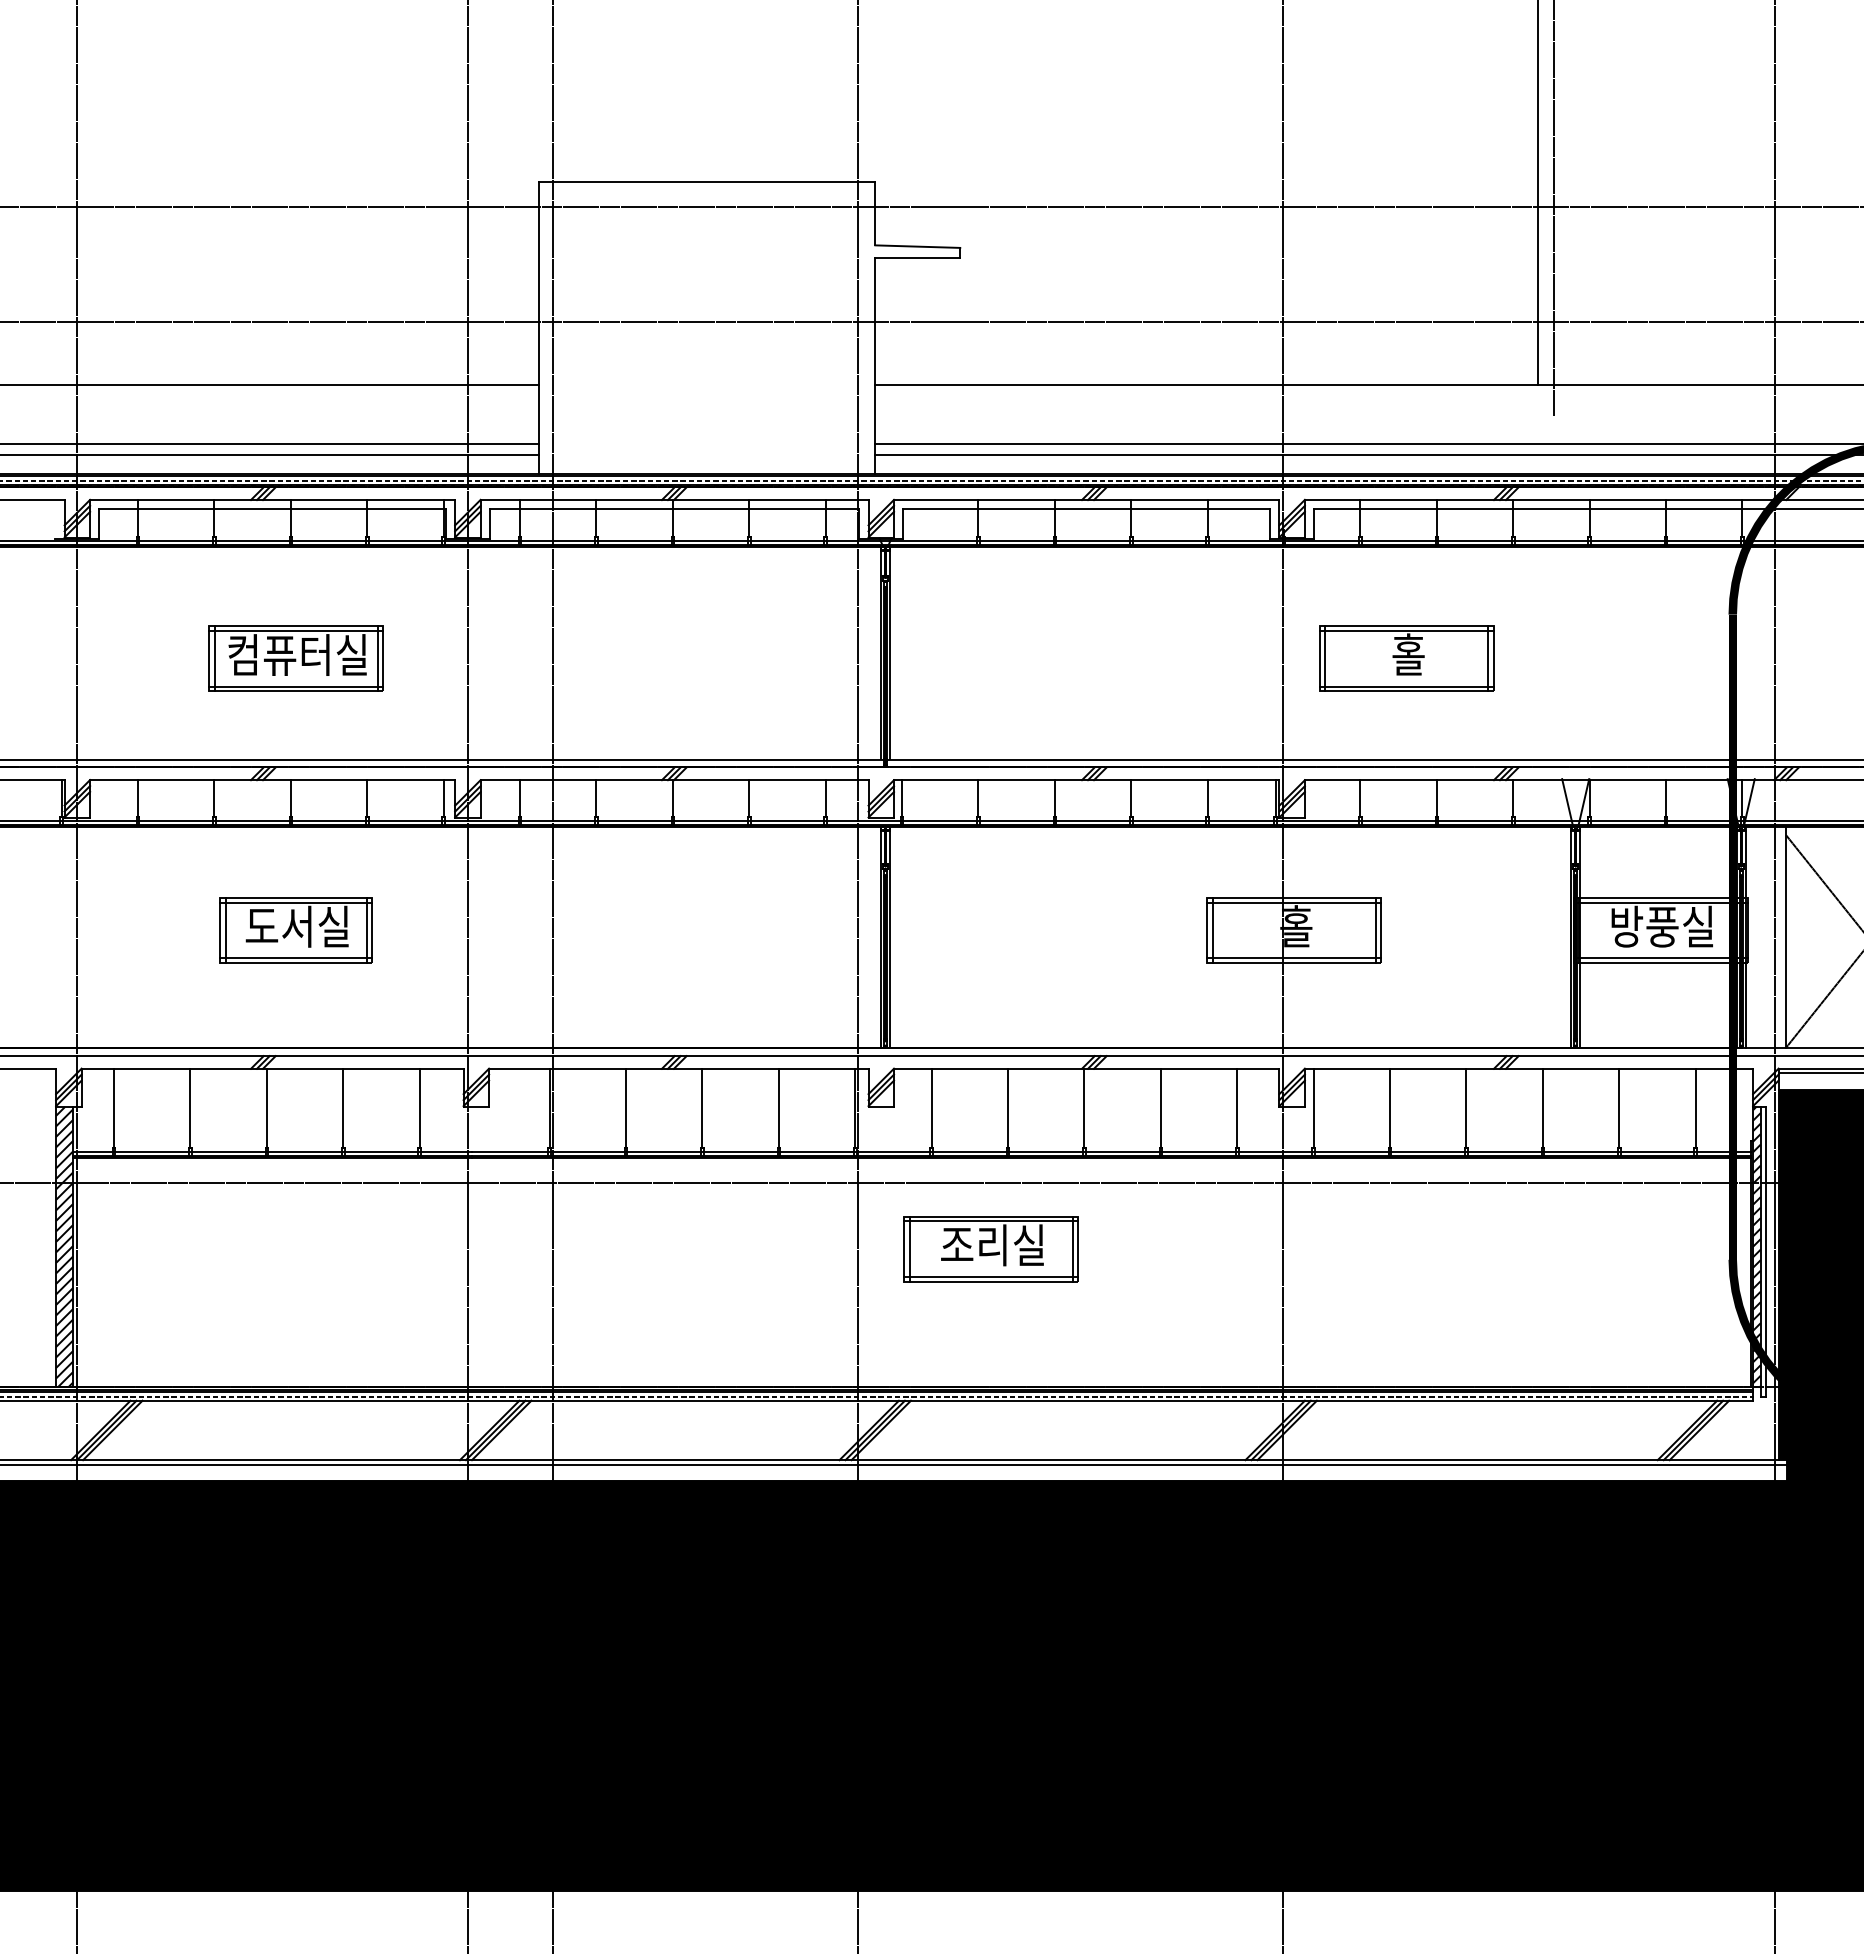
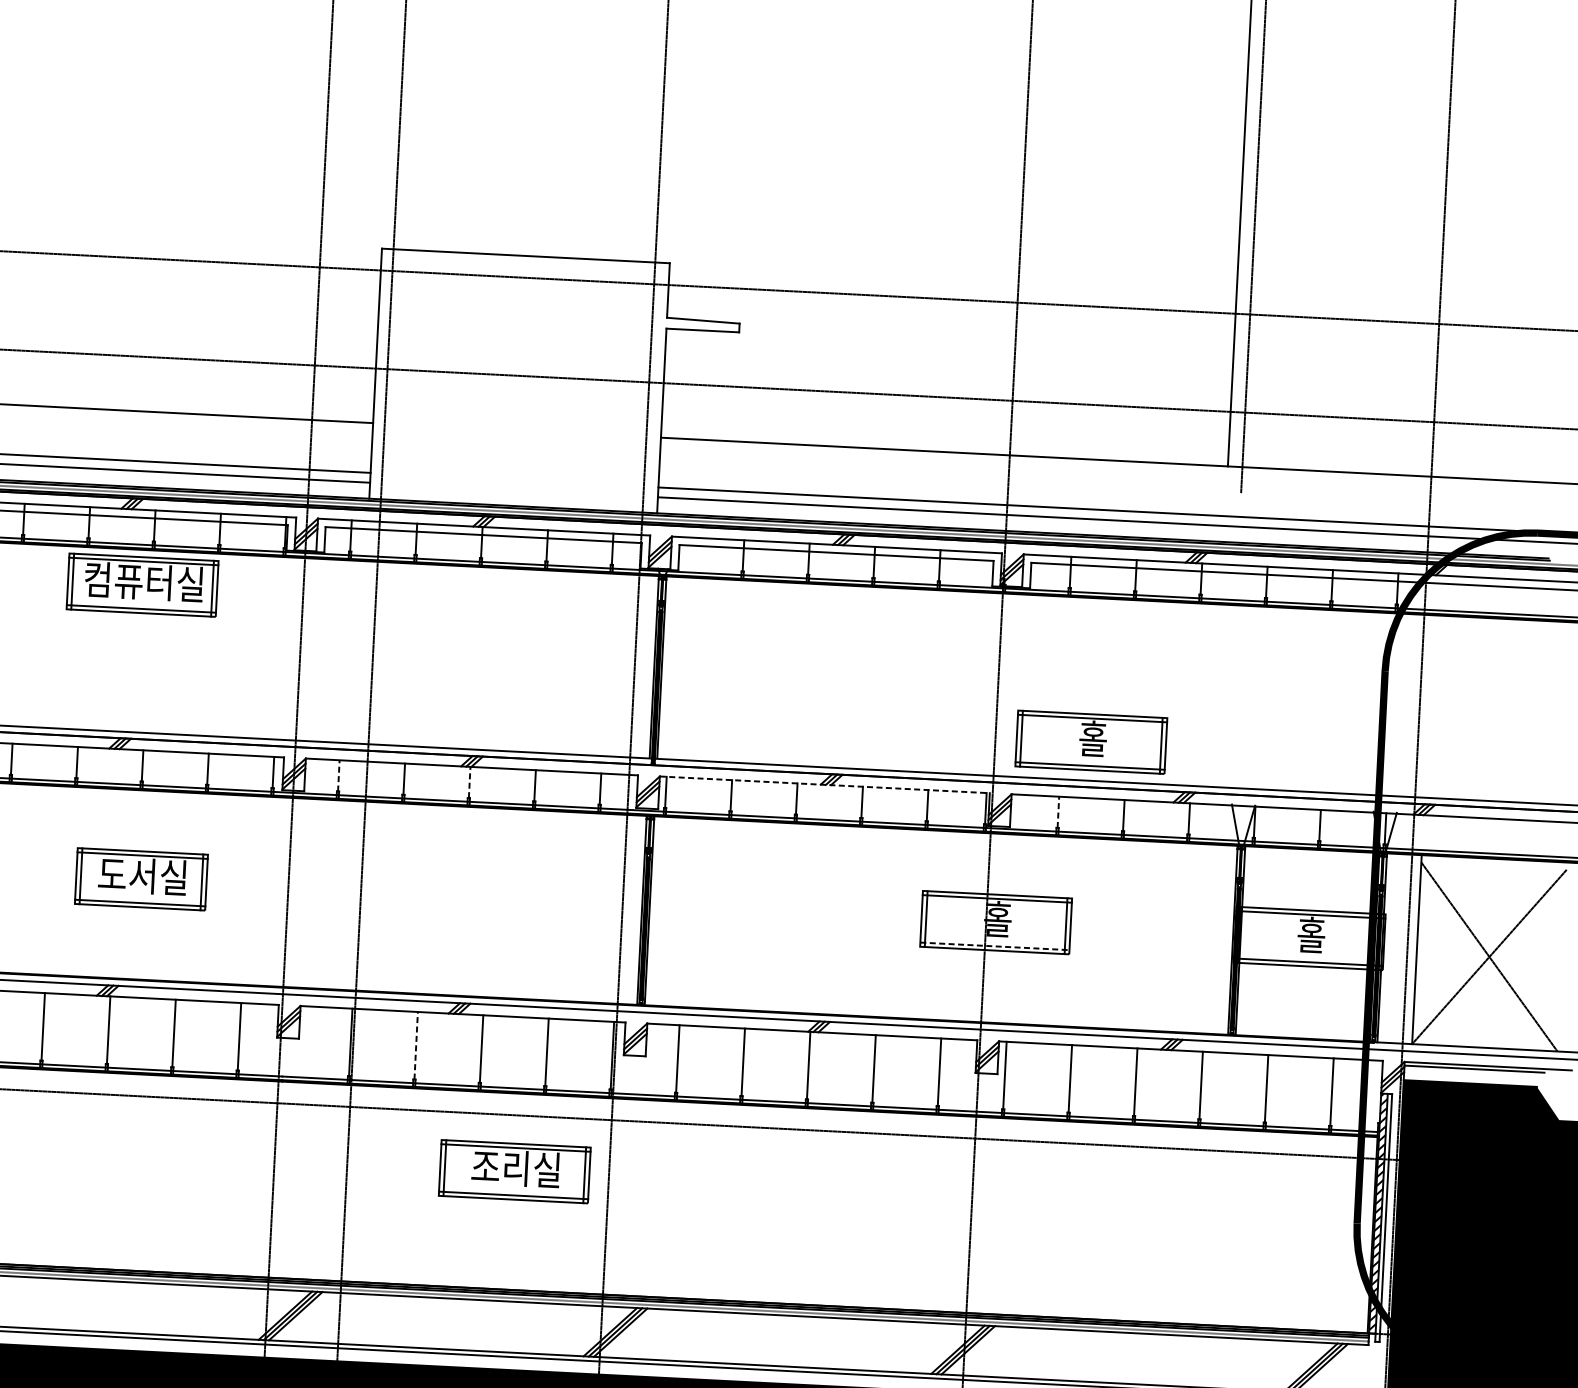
part: (295, 658) -> (142, 584), moved
part: (1406, 658) -> (1091, 741), moved
line: (1086, 780) -> (824, 785), solid -> dashed
line: (520, 797) -> (339, 775), solid -> dashed
line: (672, 797) -> (469, 781), solid -> dashed
line: (1360, 797) -> (1058, 811), solid -> dashed
text: (1662, 926) -> (1311, 935), 방풍실 -> 홀
line: (1294, 958) -> (994, 946), solid -> dashed
line: (626, 1107) -> (416, 1045), solid -> dashed
part: (990, 1249) -> (514, 1171), moved

